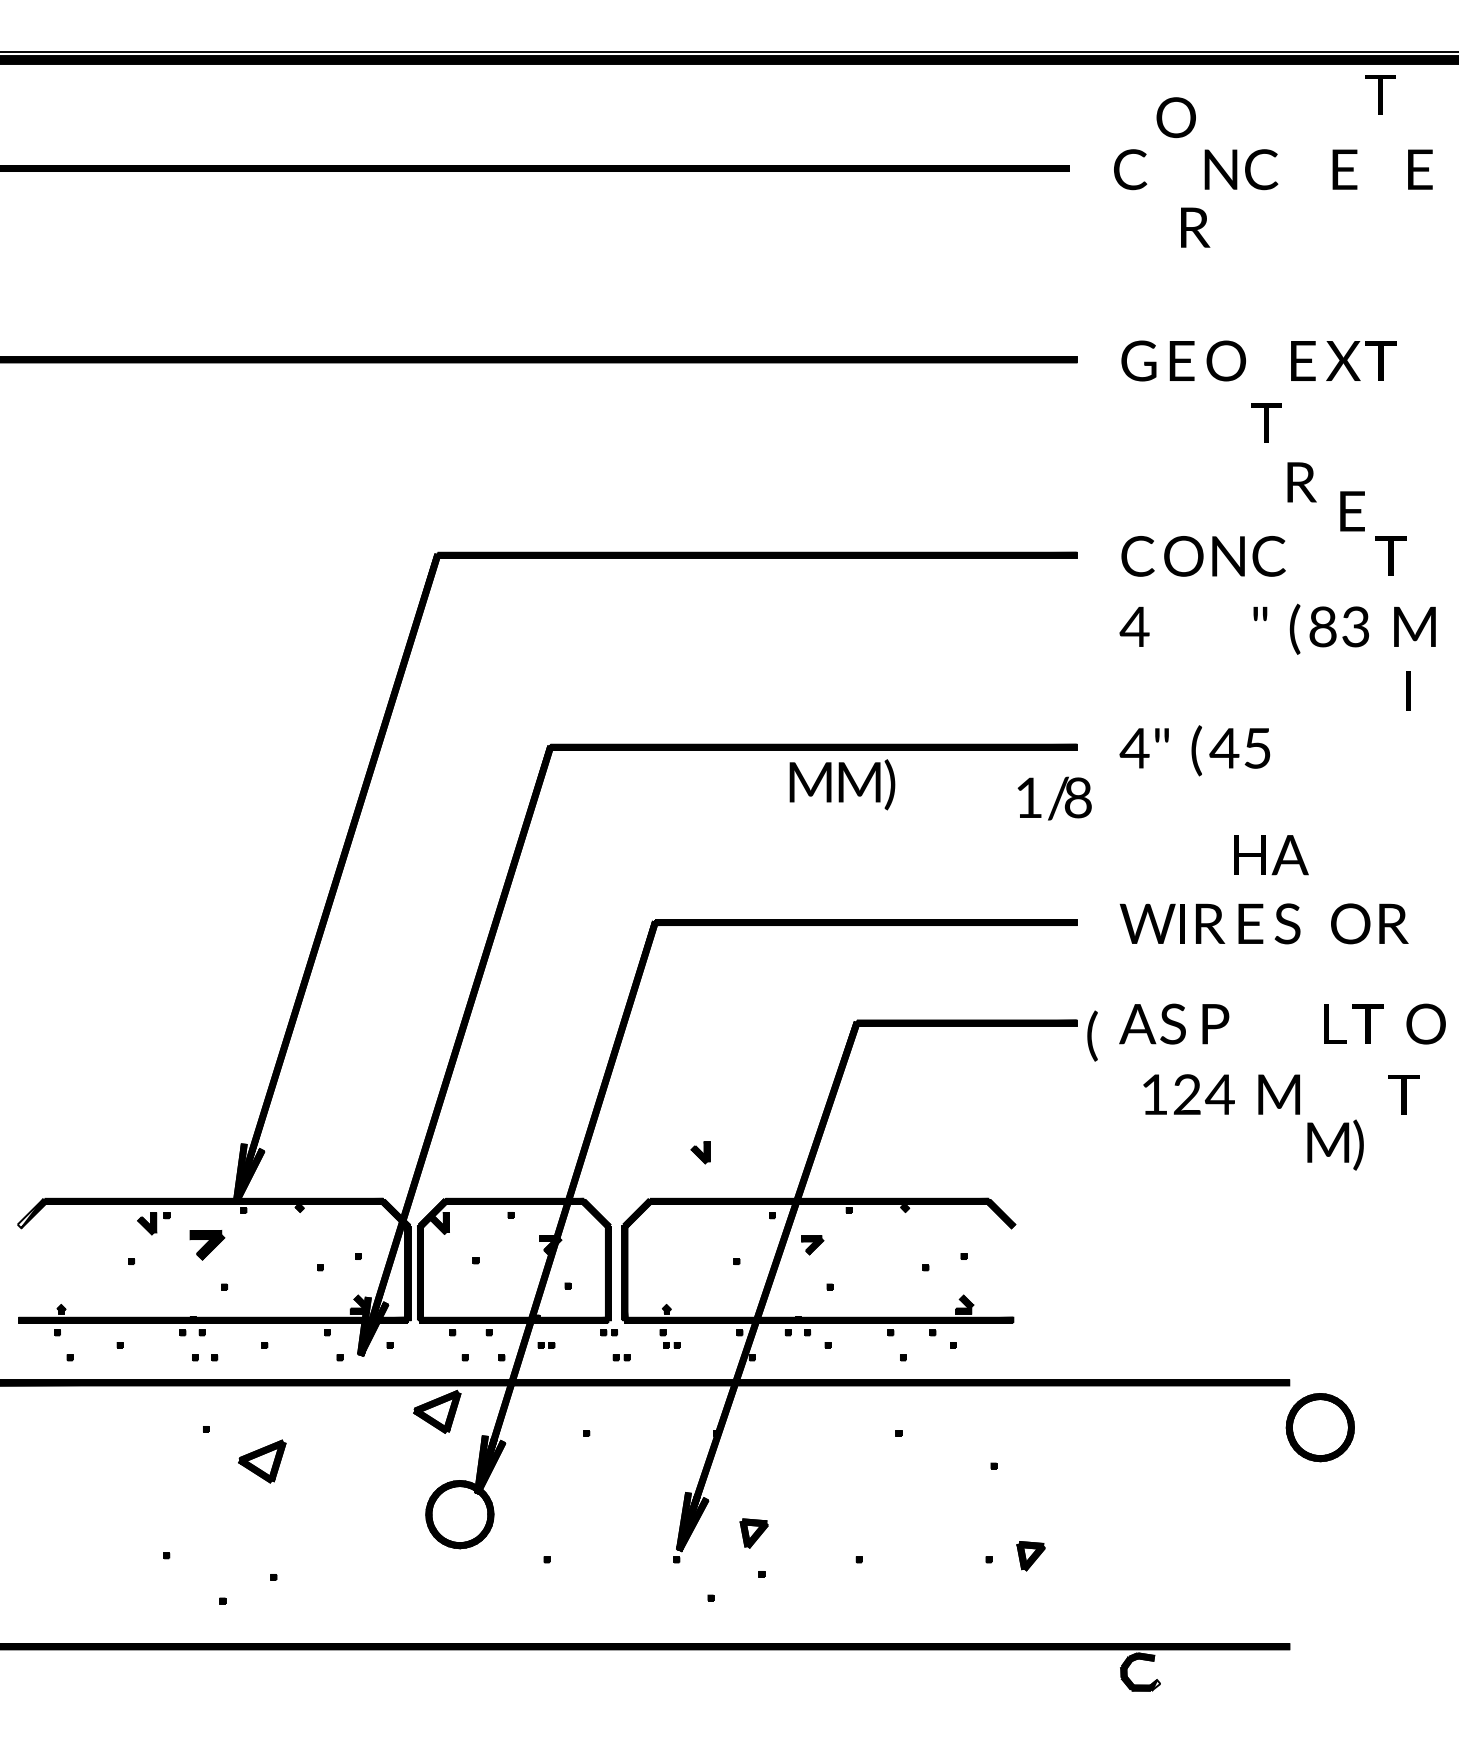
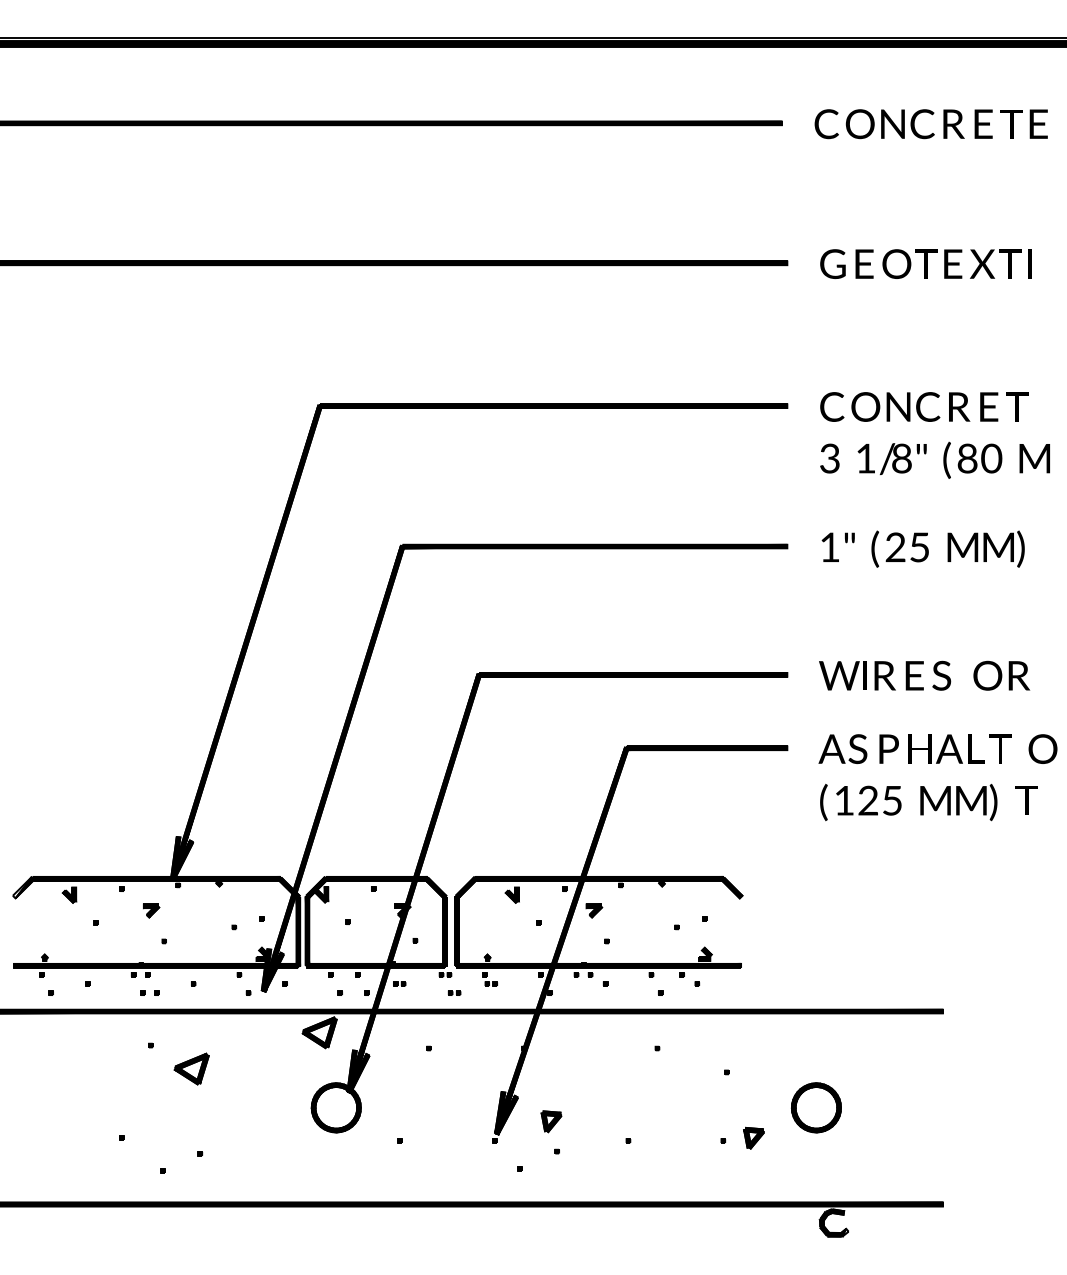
text: (1380, 94) -> (1011, 124), moved
text: (1175, 117) -> (859, 124), moved
text: (1195, 227) -> (954, 124), moved
text: (1266, 422) -> (926, 263), moved
text: (1301, 482) -> (959, 407), moved
text: (1352, 511) -> (989, 407), moved
text: (1134, 626) -> (829, 458), 4 -> 3
text: (1355, 626) -> (991, 458), 3 -> 0
text: (1408, 690) -> (1030, 263), moved
text: (1224, 747) -> (895, 546), 4 -> 2
text: (1134, 748) -> (829, 547), 4 -> 1
text: (842, 784) -> (986, 549), moved
text: (1054, 798) -> (884, 459), moved
text: (1271, 855) -> (935, 749), moved
text: (1092, 1035) -> (823, 802), moved
text: (1219, 1094) -> (891, 800), 4 -> 5
text: (1335, 1144) -> (976, 802), moved
part: (700, 1152) -> (512, 894), moved
part: (147, 1223) -> (69, 894), moved
part: (206, 1245) -> (150, 911), size x0.62
part: (1319, 1427) -> (815, 1107), moved

